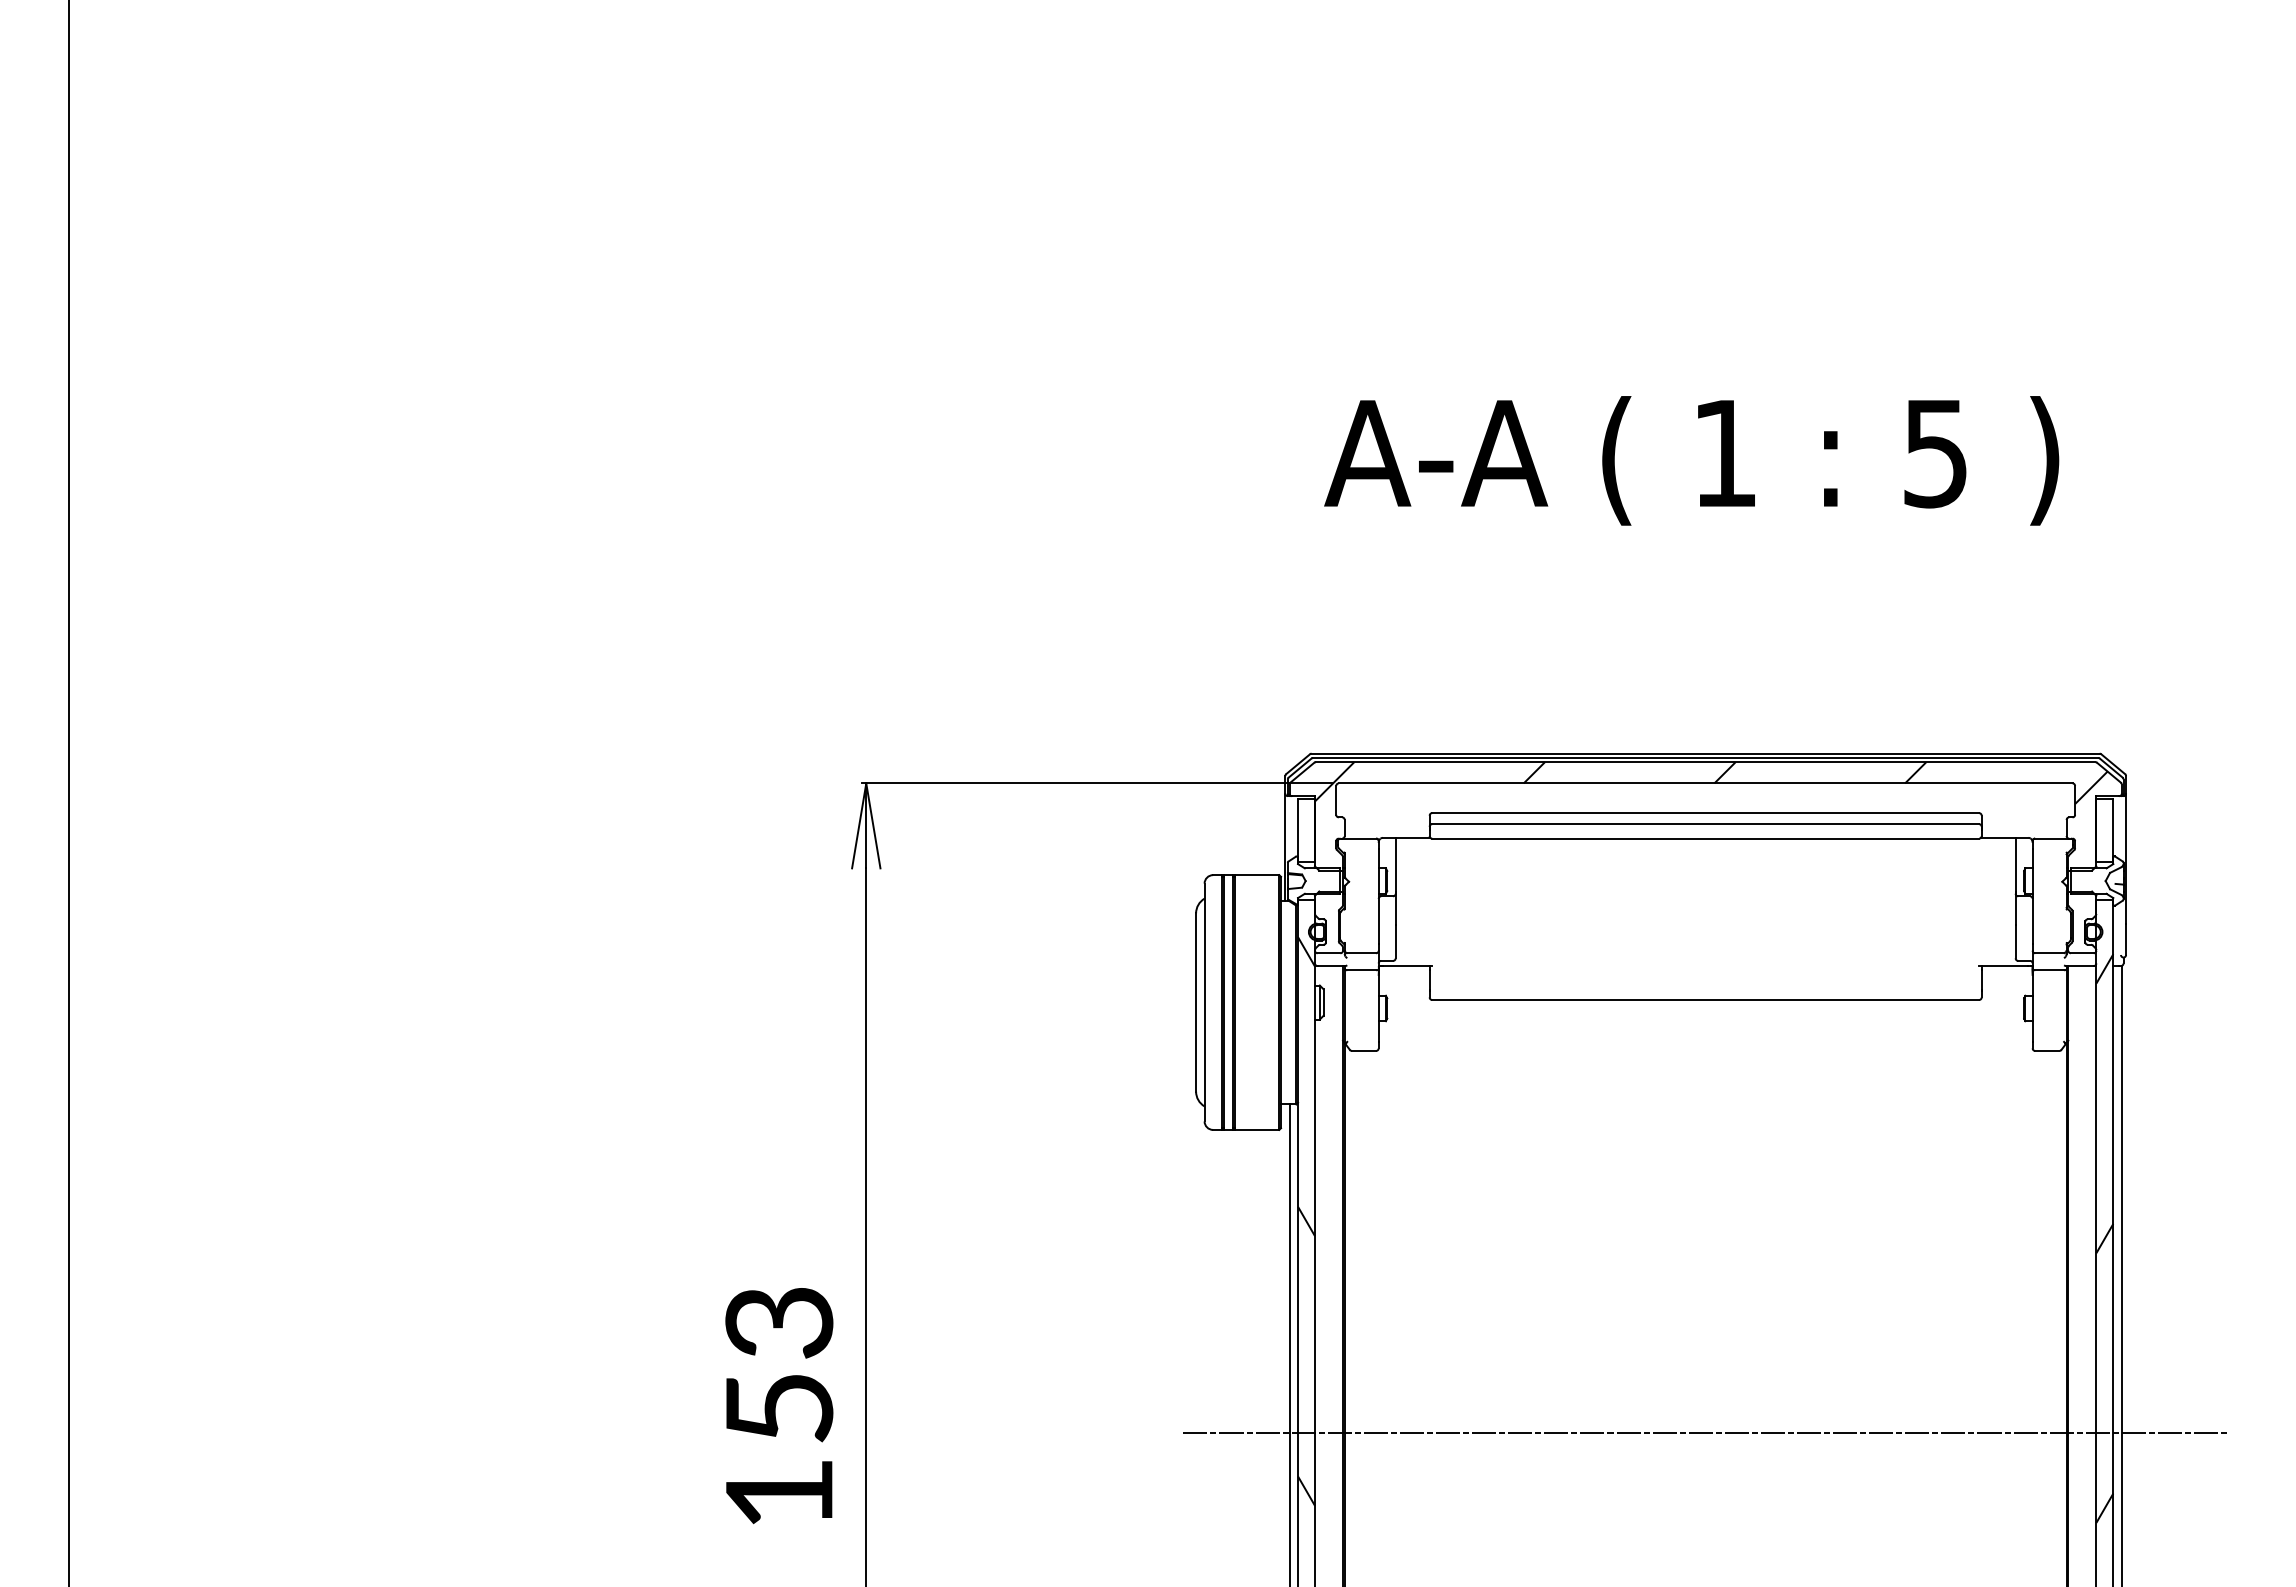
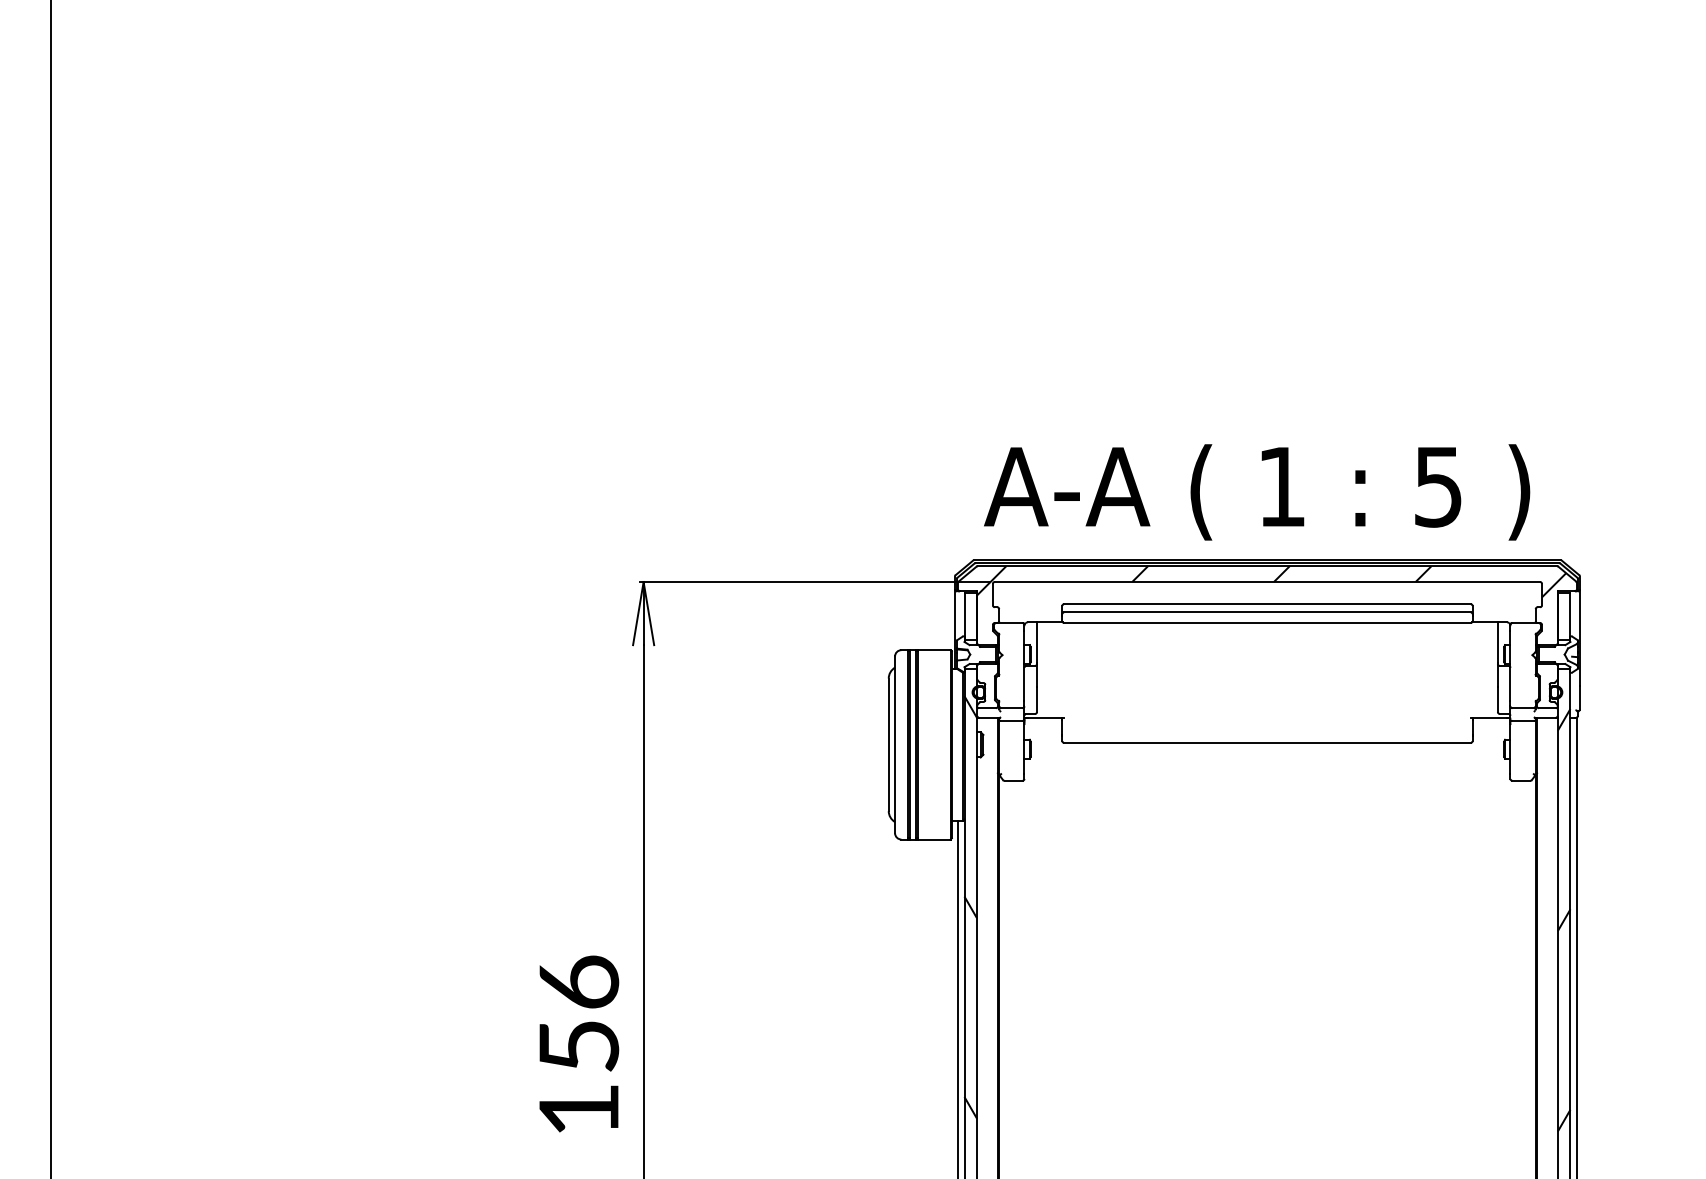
text: (1691, 460) -> (1256, 492), moved
text: (779, 1322) -> (579, 982), 153 -> 156
line: (1705, 1433) -> (1267, 1065), removed

